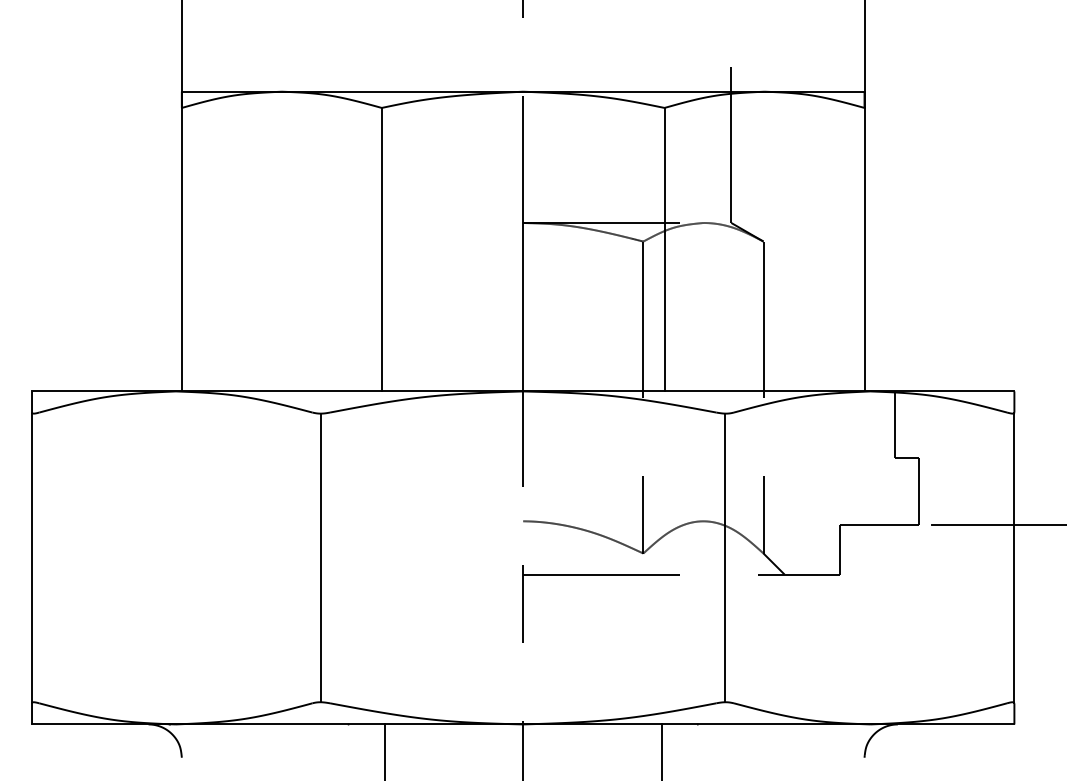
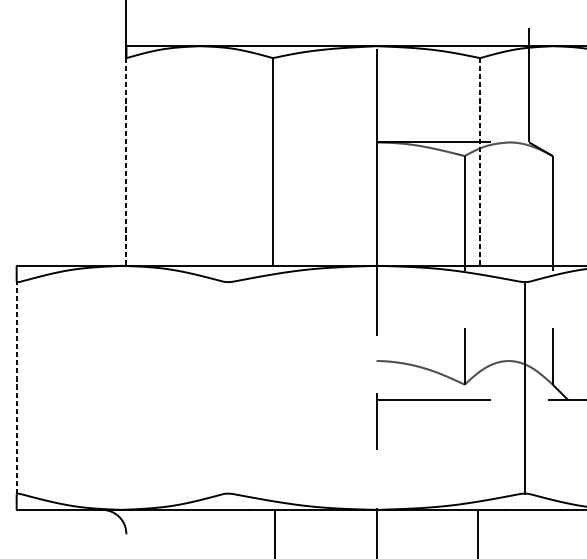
line: (181, 249) -> (126, 161), solid -> dashed
line: (664, 249) -> (480, 161), solid -> dashed
line: (32, 557) -> (17, 387), solid -> dashed
line: (321, 557) -> (228, 387), removed

